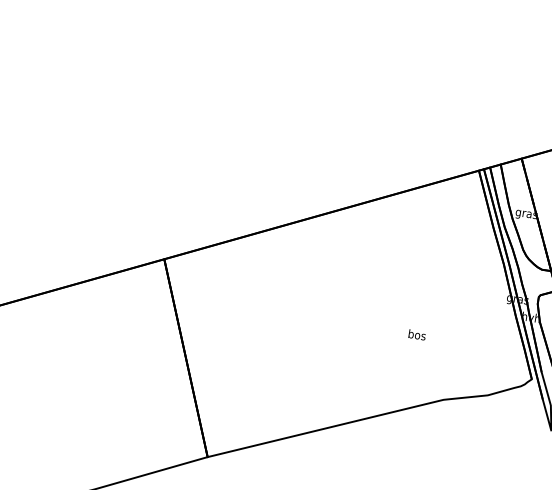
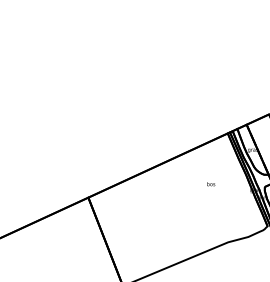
text: (417, 335) -> (211, 184), moved

